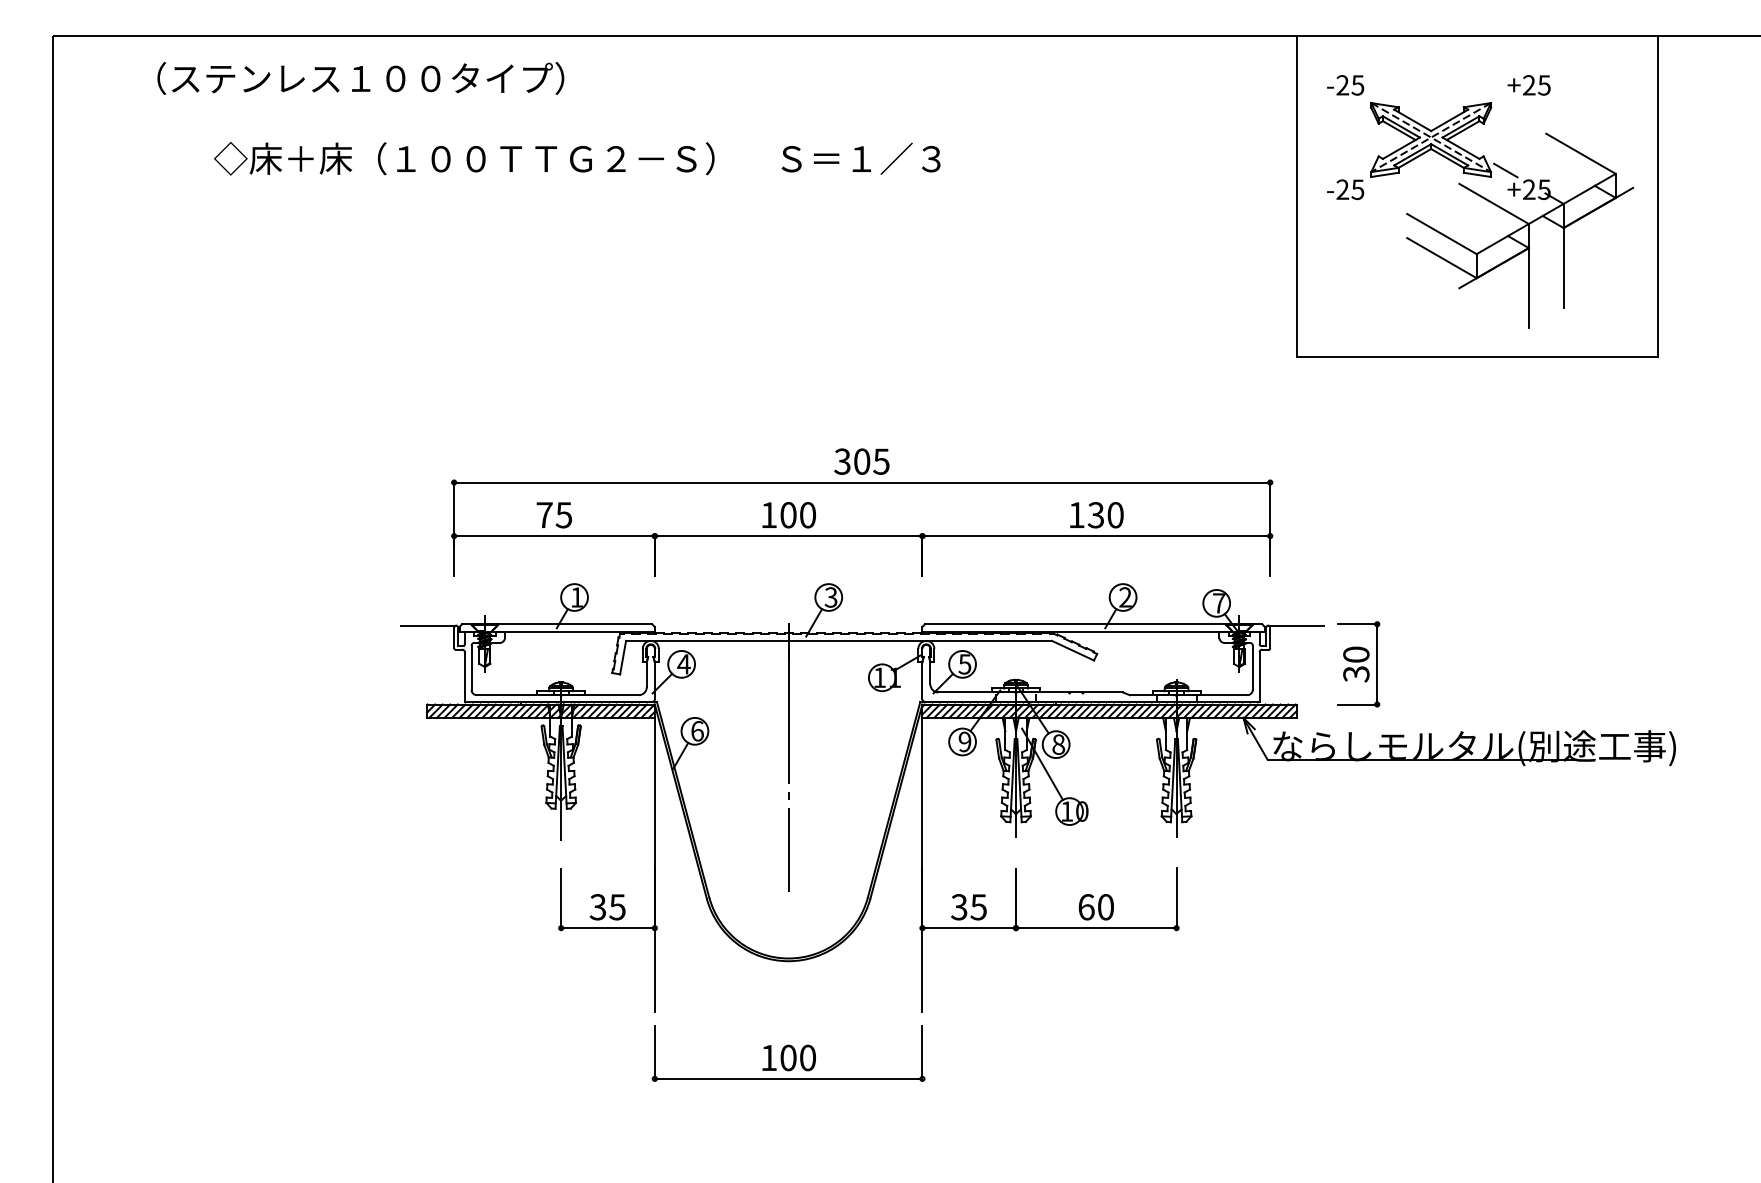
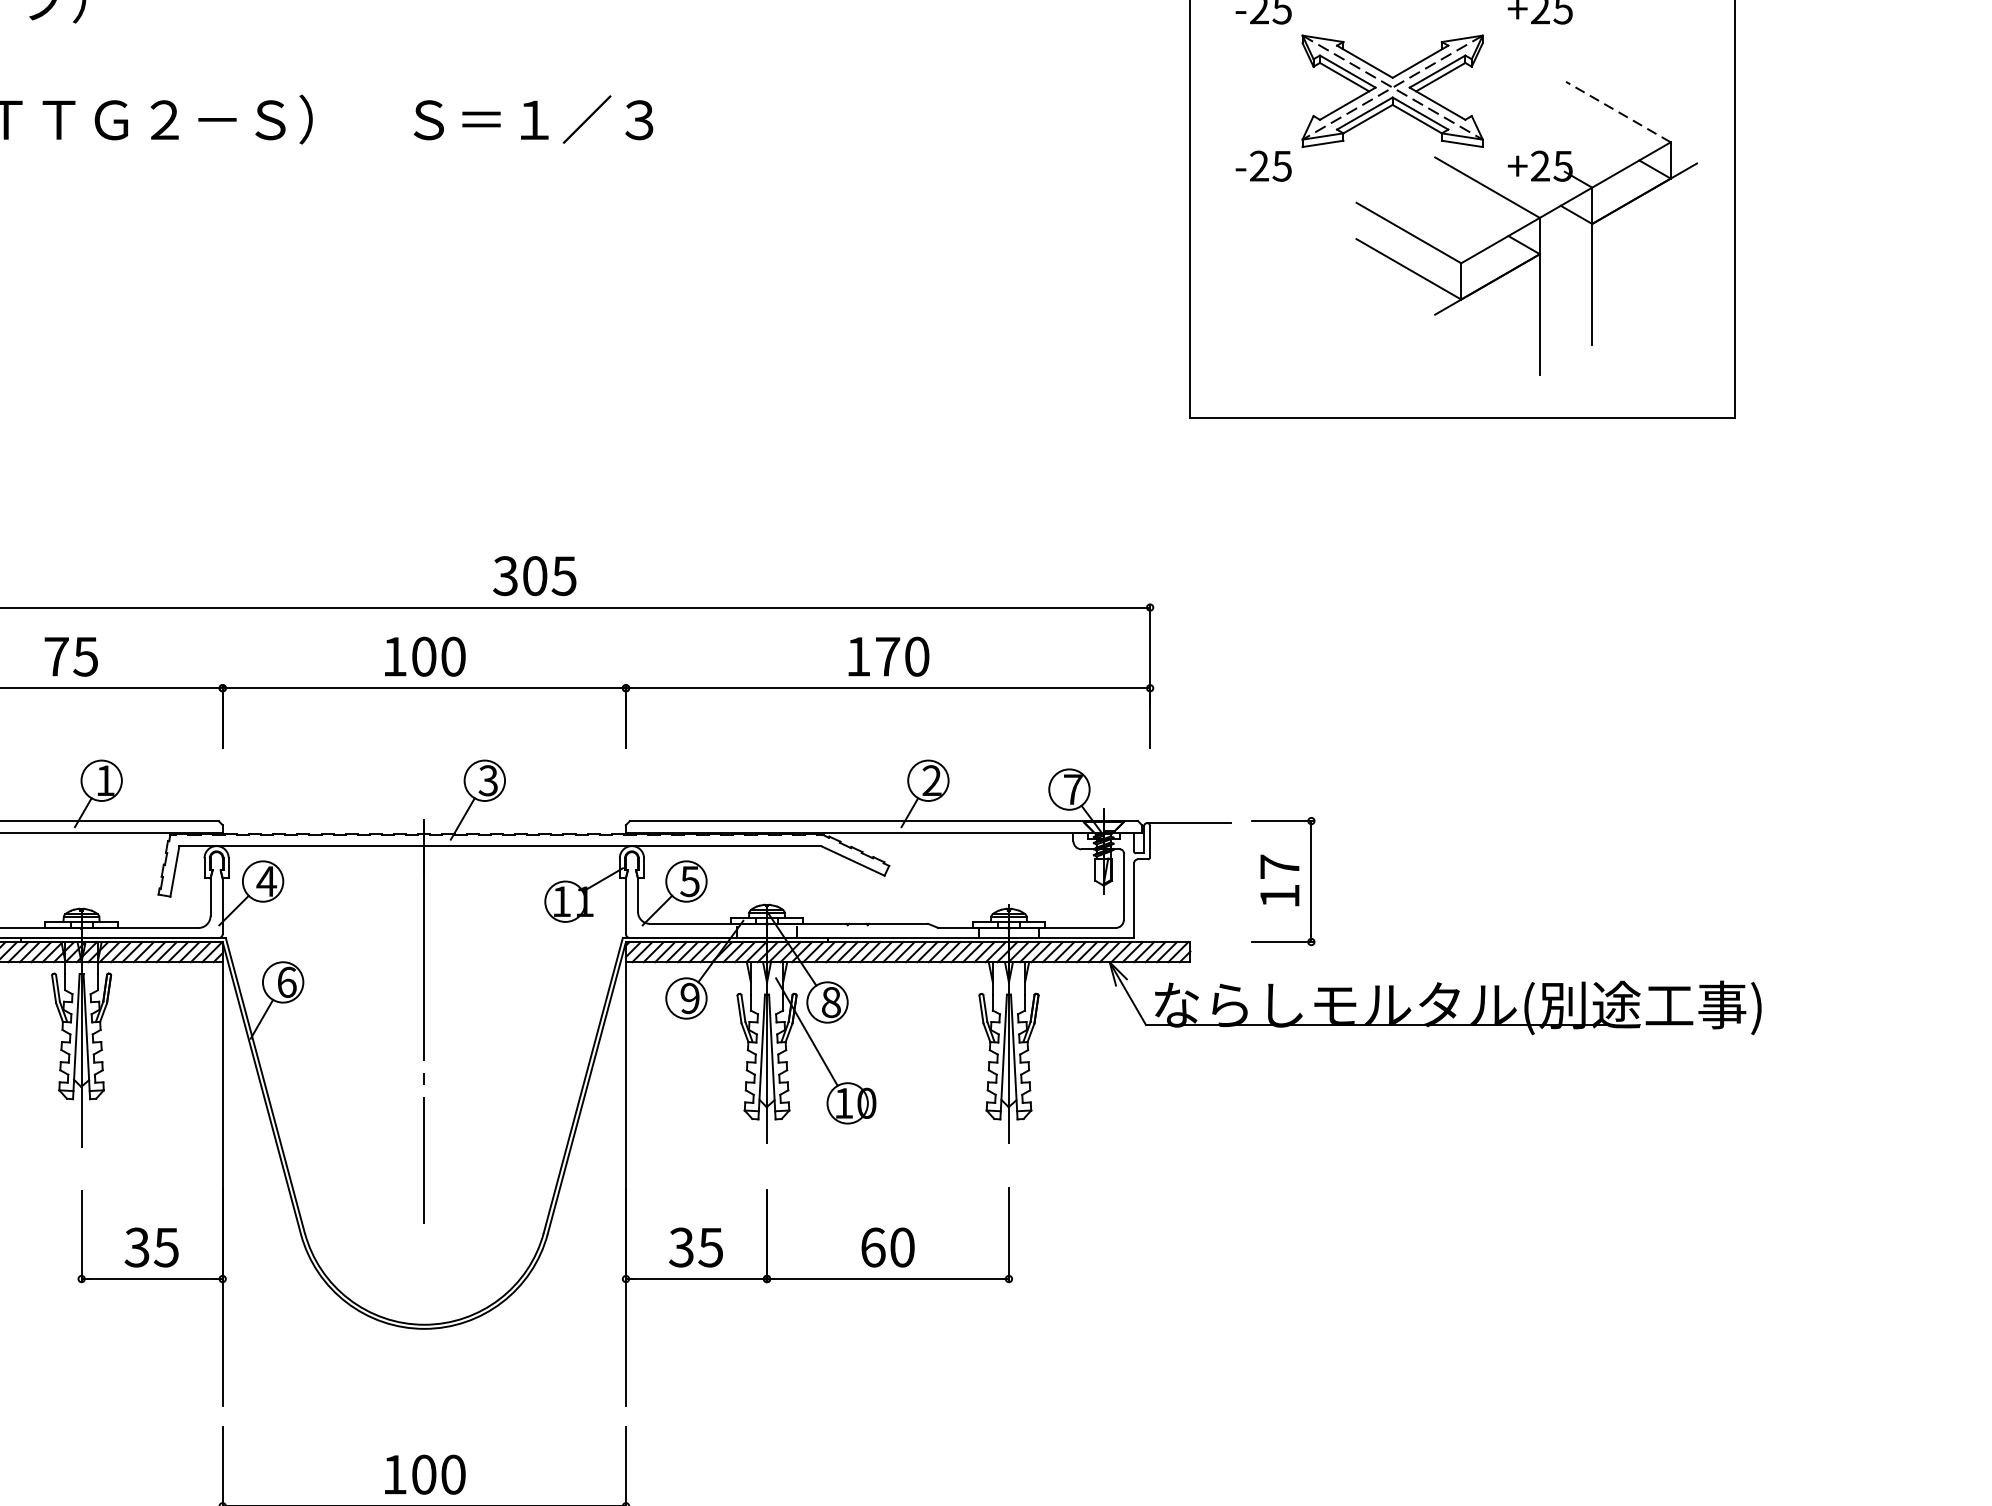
line: (1580, 153) -> (1617, 111), solid -> dashed
line: (1505, 170) -> (1504, 137), removed
text: (1095, 515) -> (886, 657), 130 -> 170
text: (1356, 664) -> (1280, 881), 30 -> 17

